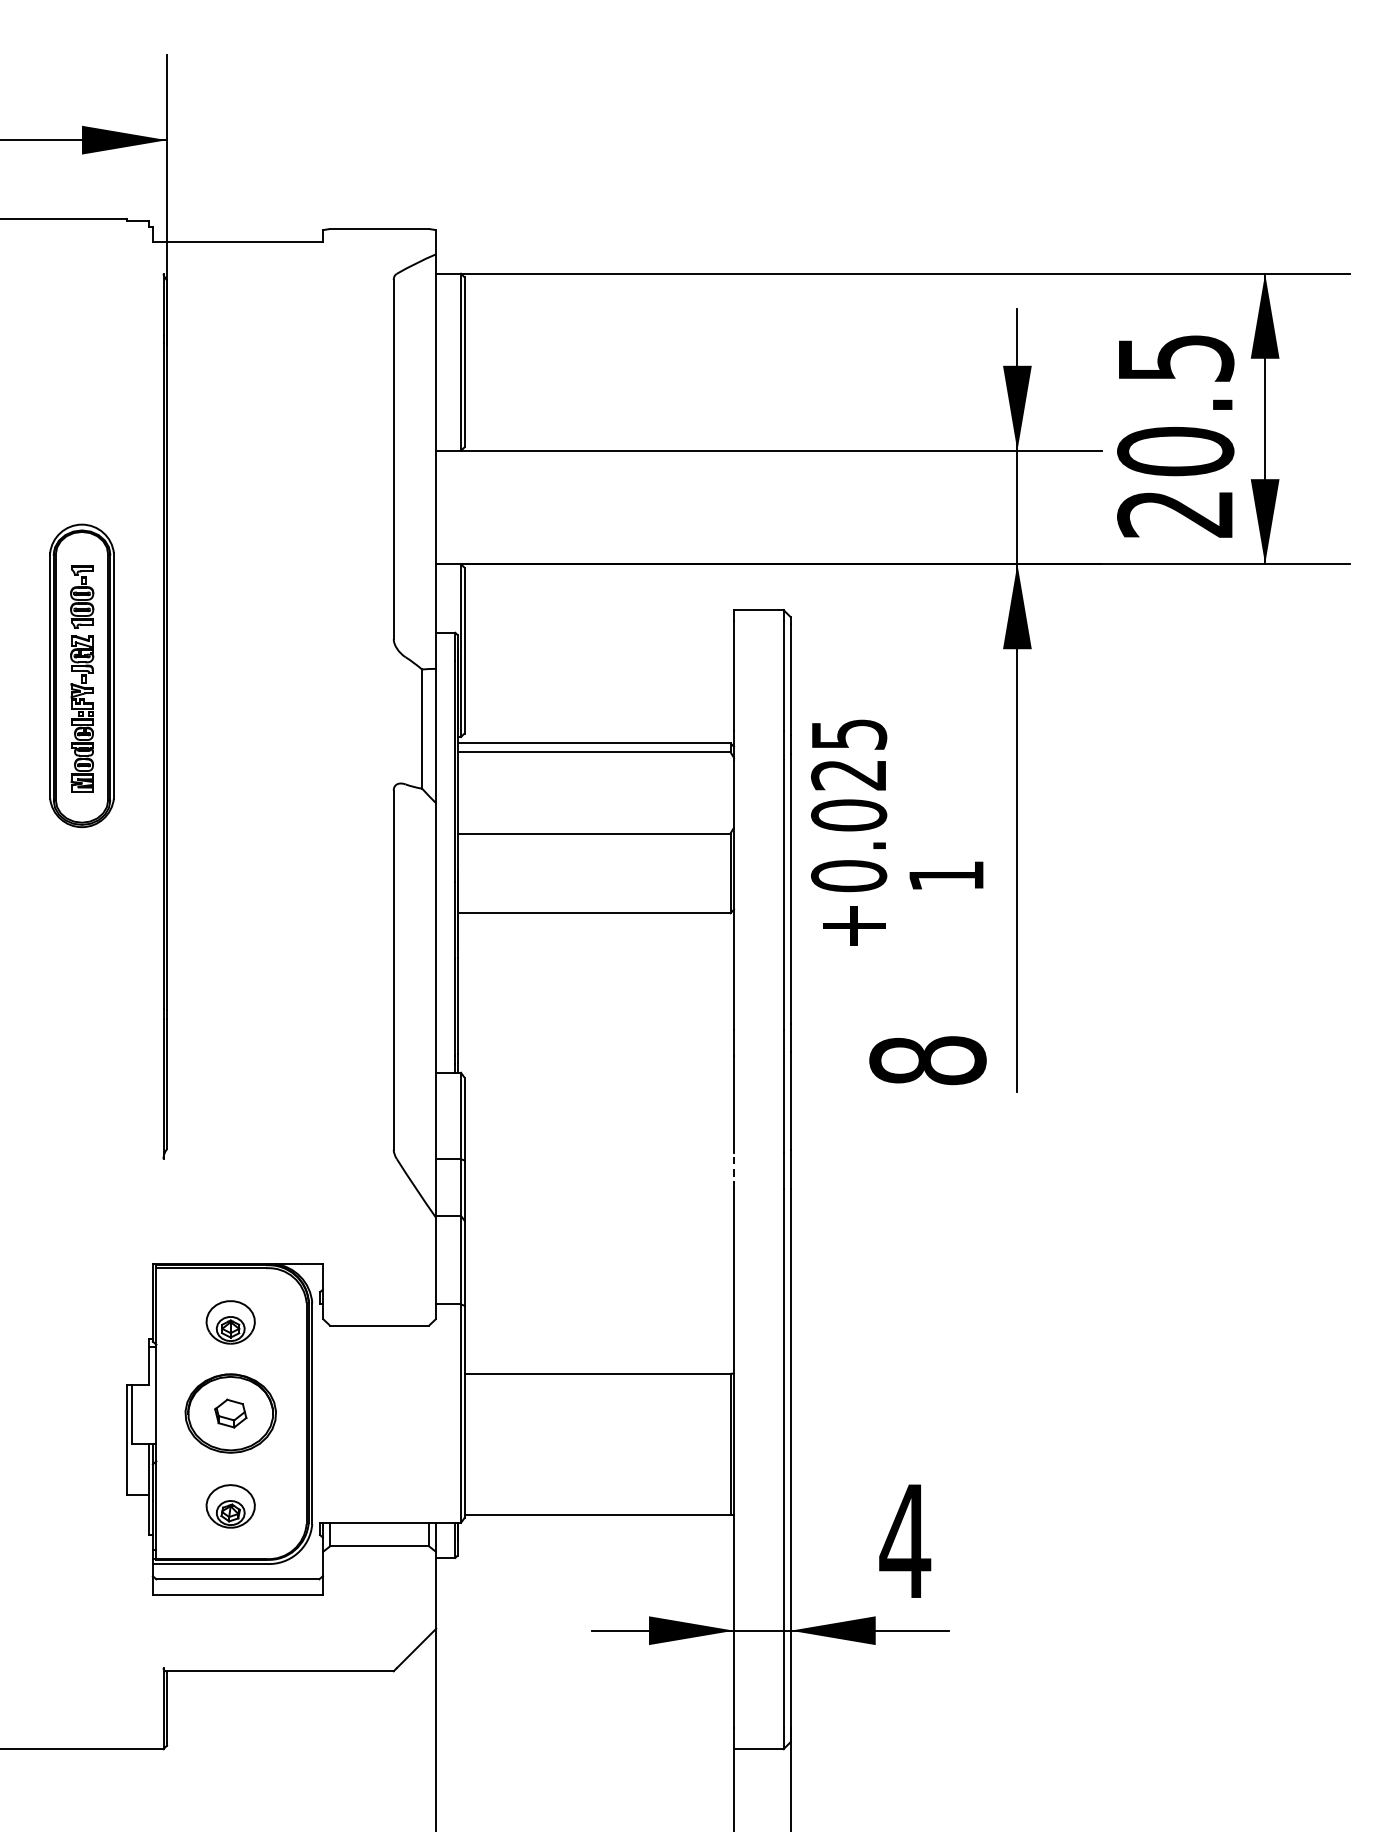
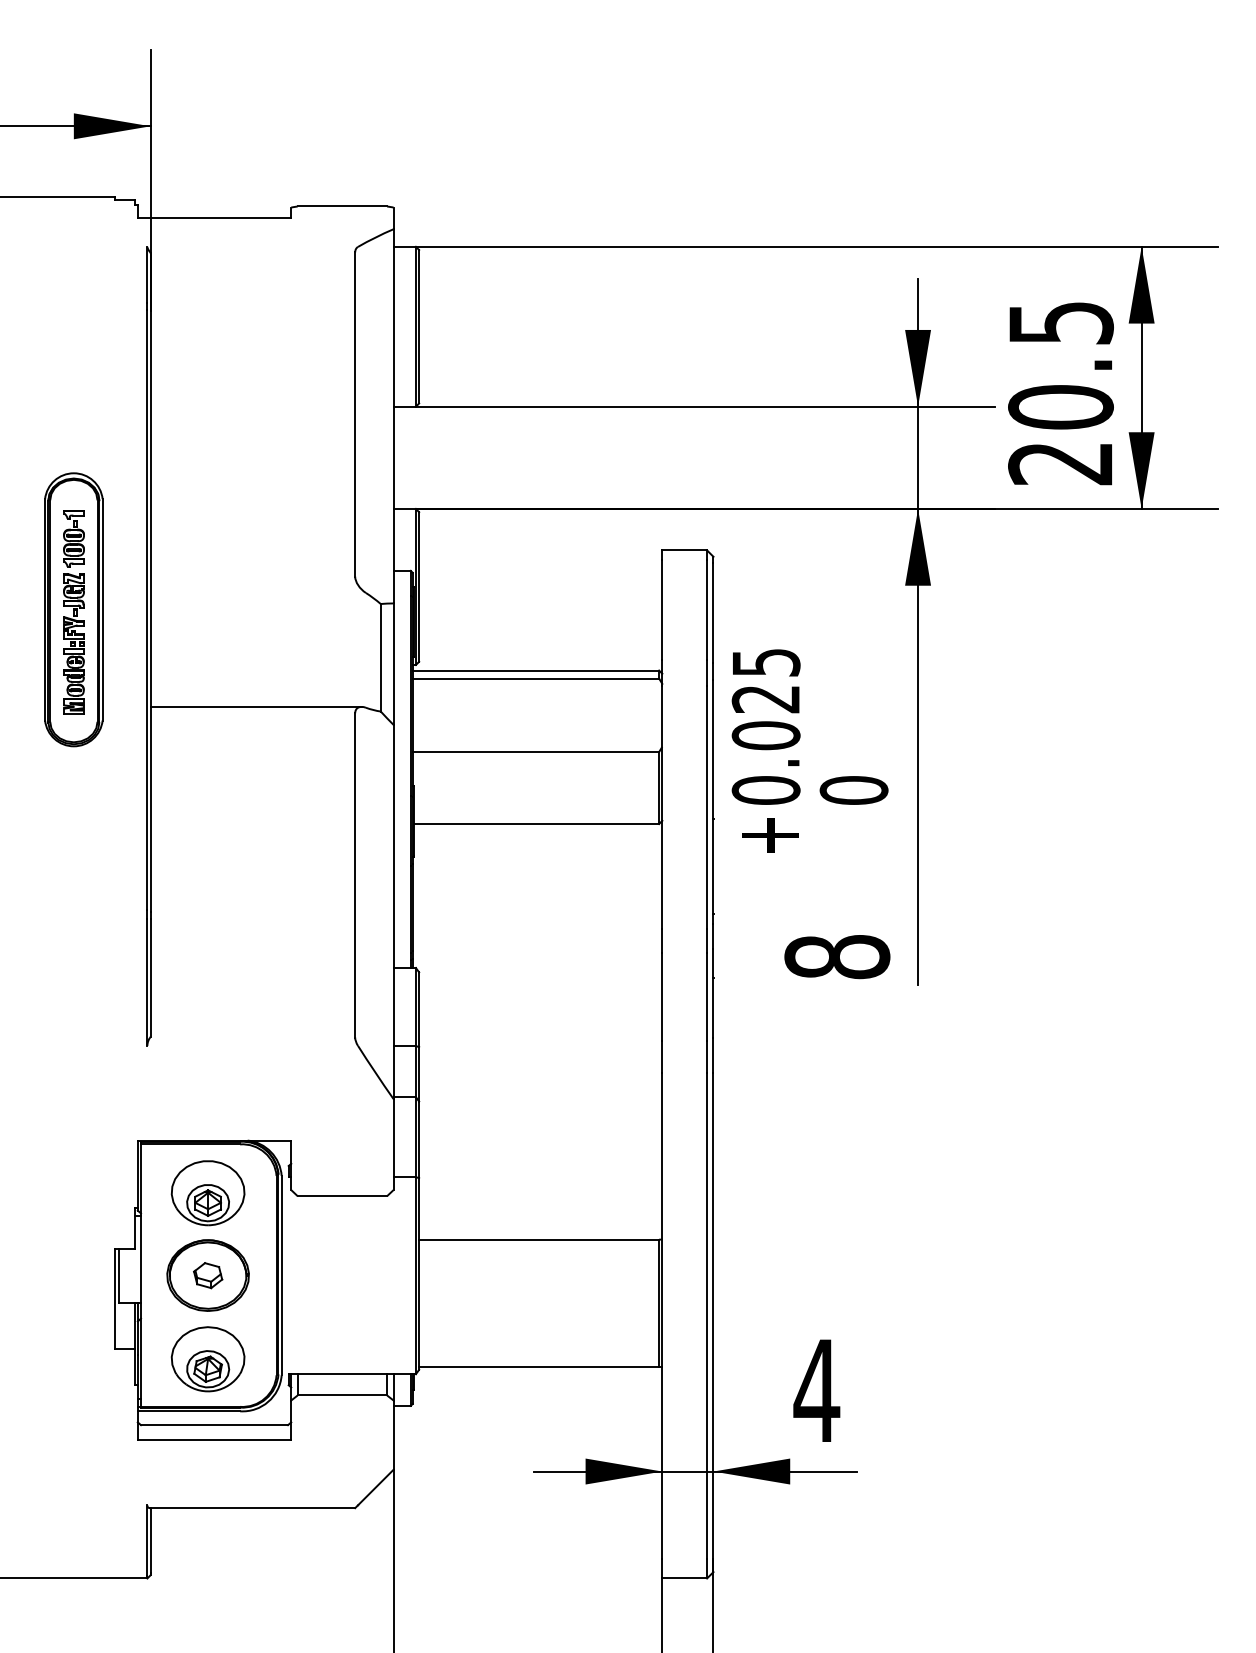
line: (283, 783) -> (255, 706), added
text: (945, 876) -> (853, 790), 1 -> 0
line: (734, 1170) -> (662, 1056), dashed -> solid
part: (230, 1322) -> (207, 1193), size x1.67
part: (230, 1506) -> (207, 1359), size x1.67

